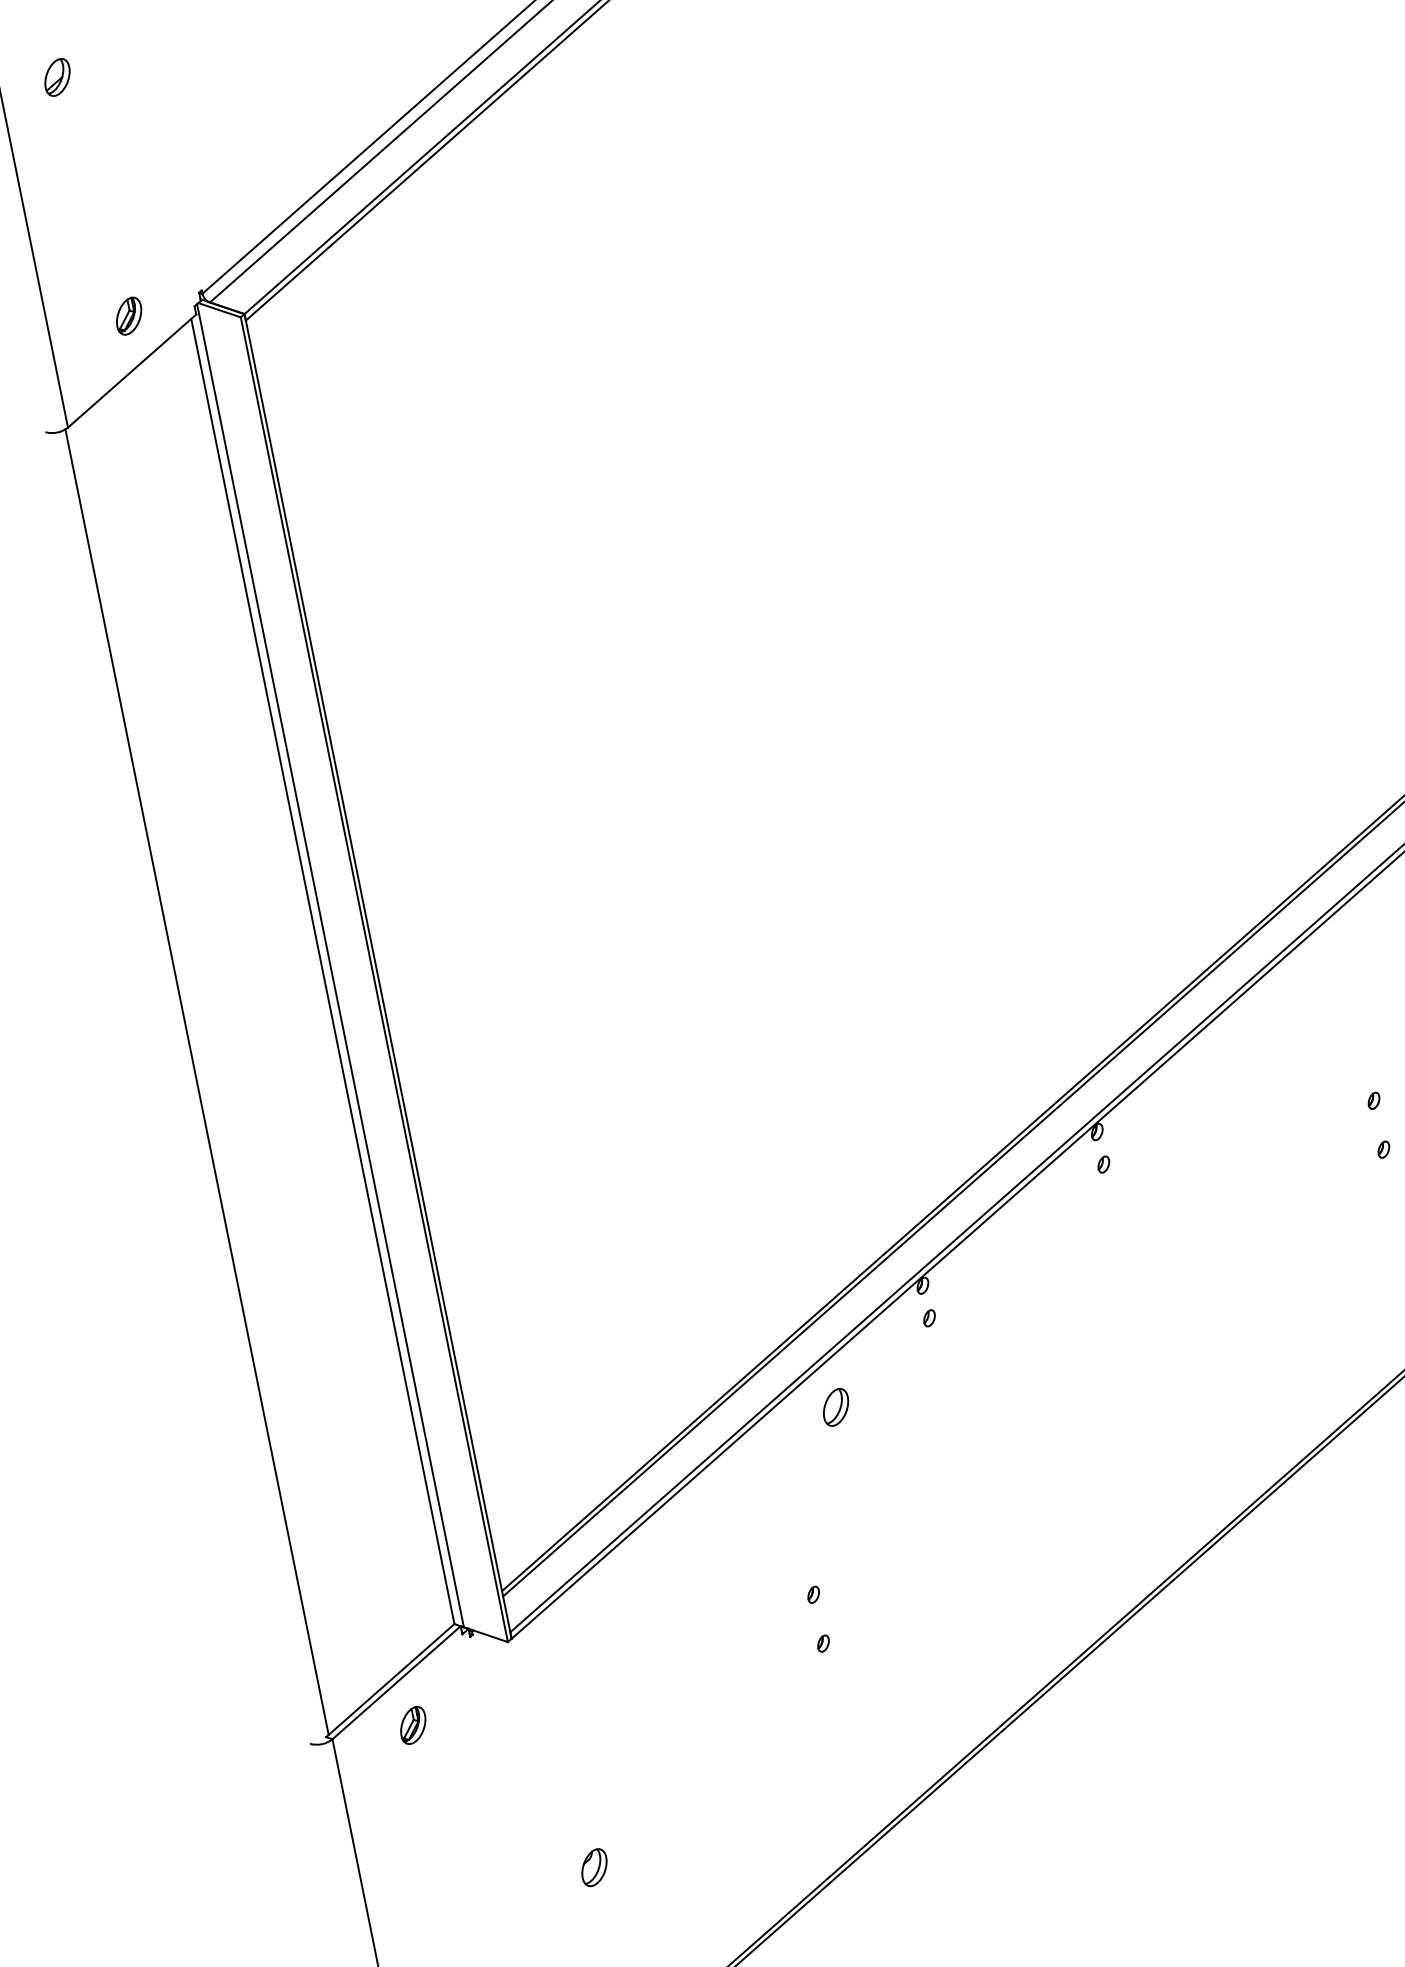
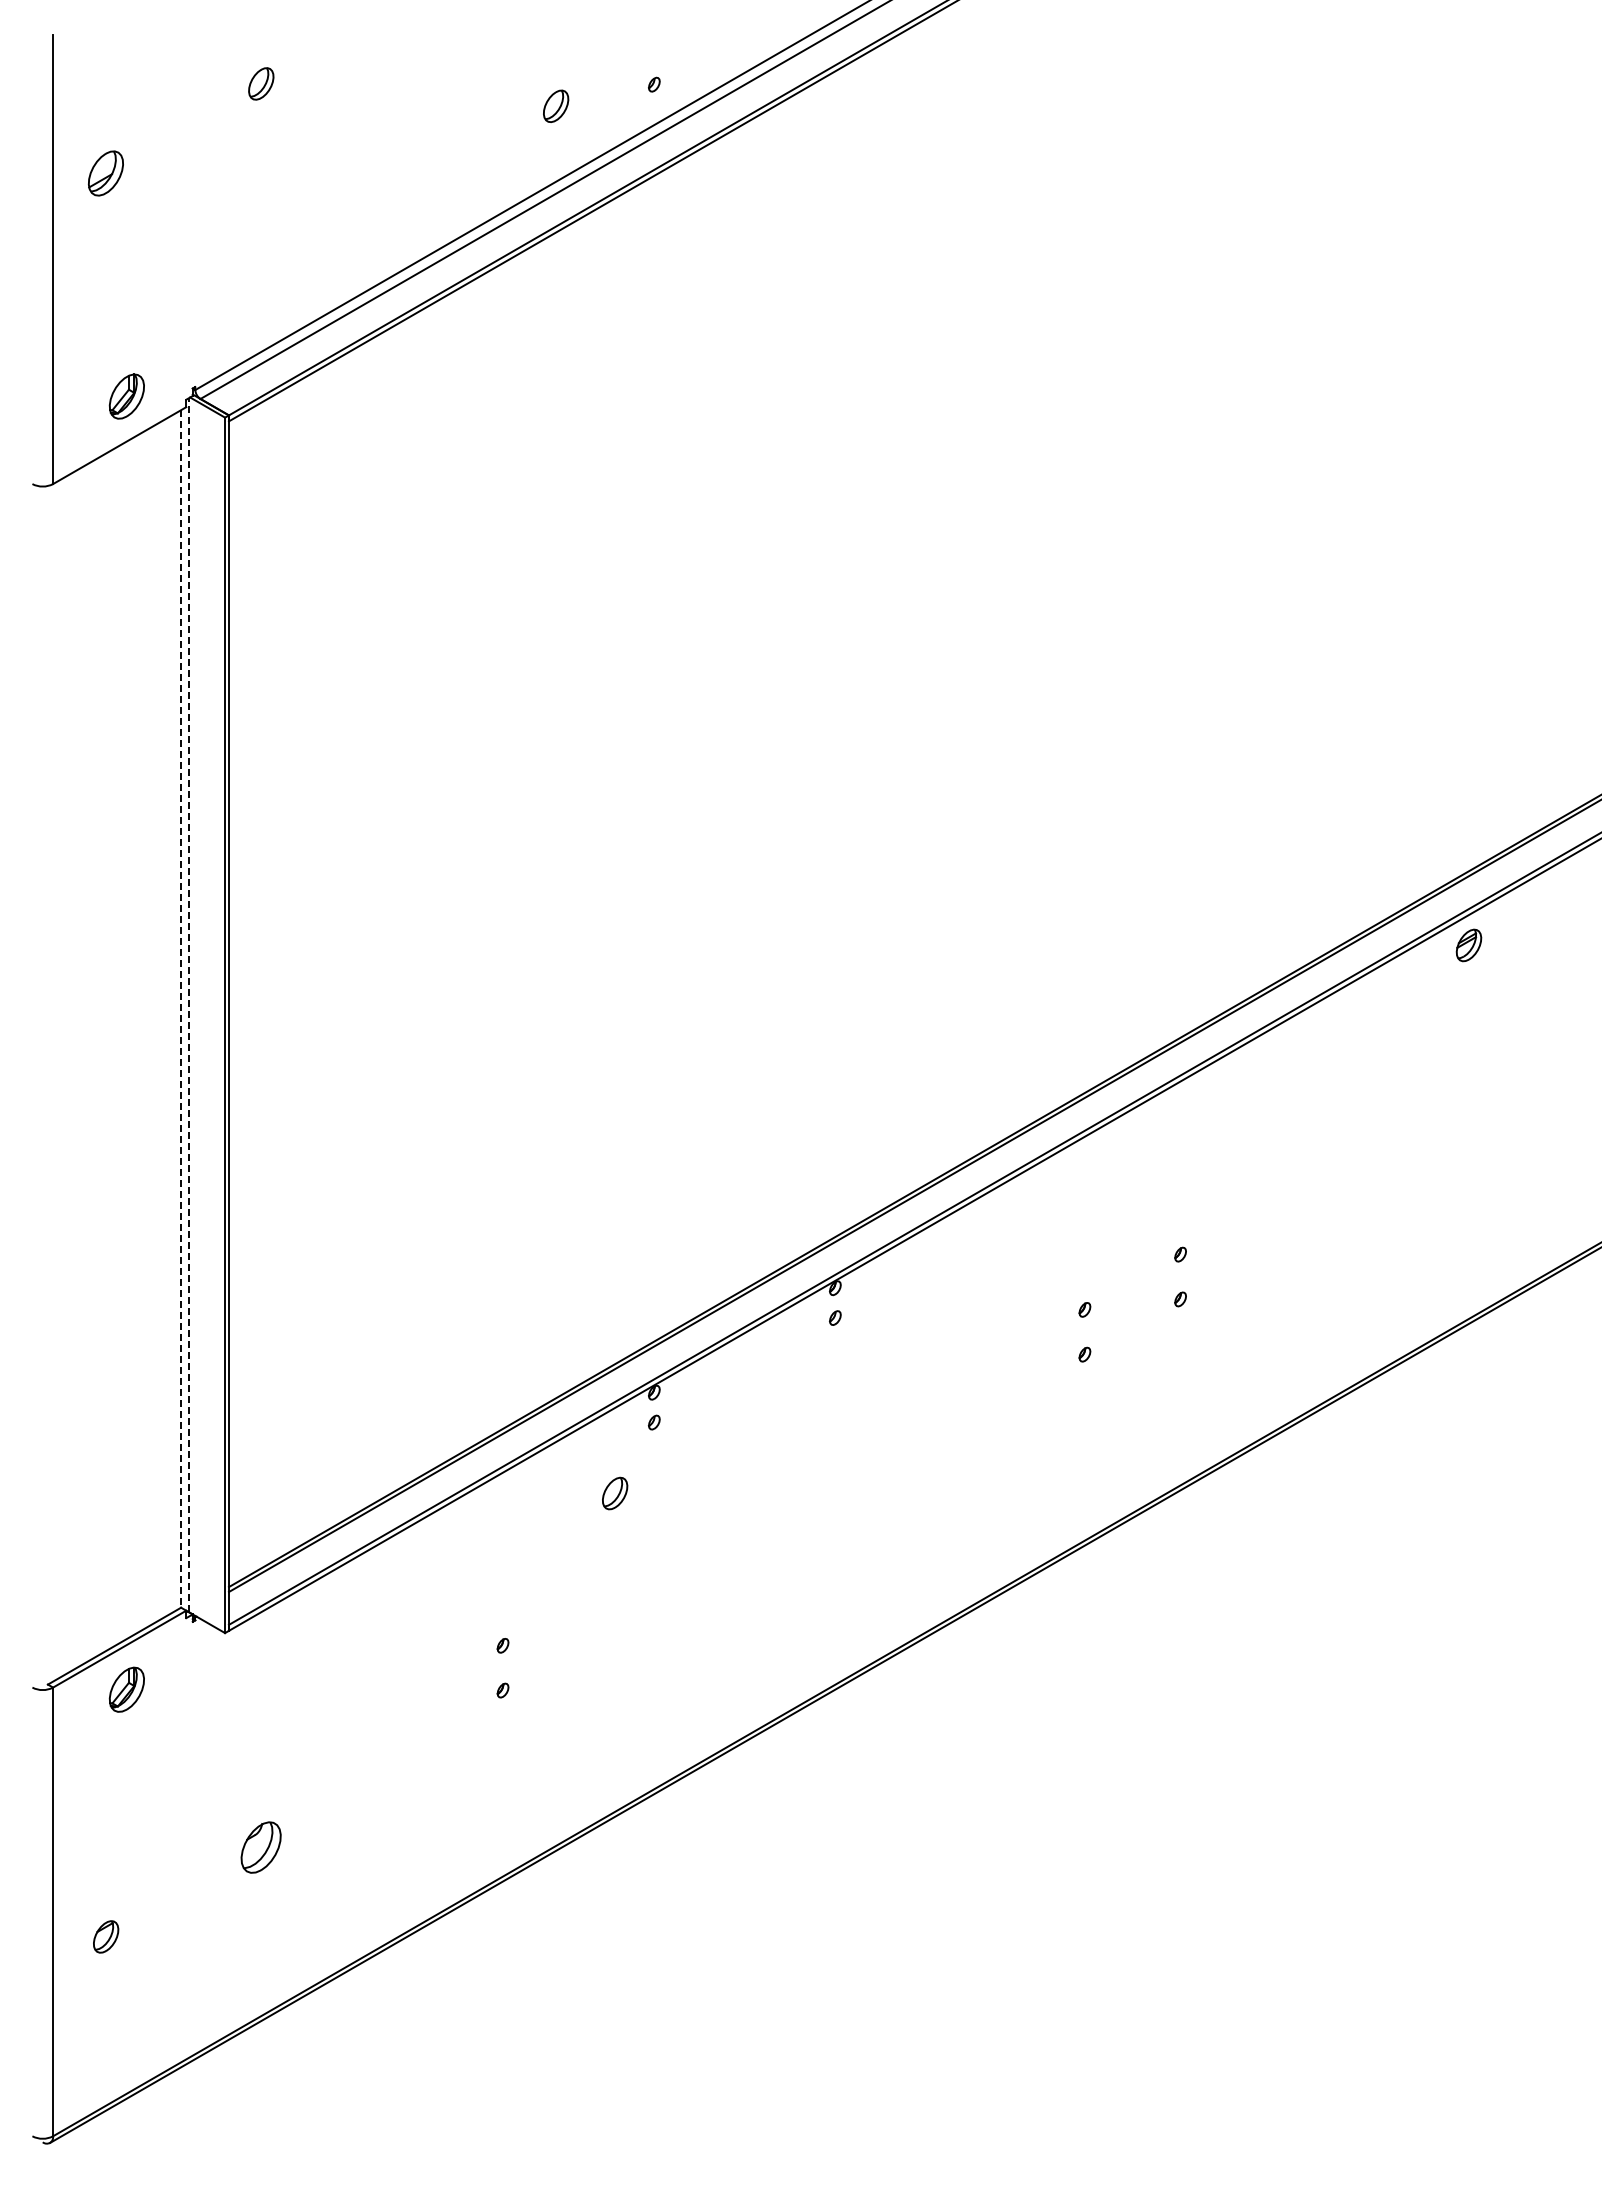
part: (57, 77) -> (106, 173), size x1.4
part: (128, 316) -> (126, 396), size x1.4
line: (330, 966) -> (188, 1005), solid -> dashed
line: (323, 970) -> (181, 1008), solid -> dashed
line: (197, 1082) -> (50, 1084), removed
part: (836, 1407) -> (615, 1493), moved
part: (412, 1725) -> (126, 1689), size x1.4
part: (594, 1866) -> (261, 1846), size x1.6

